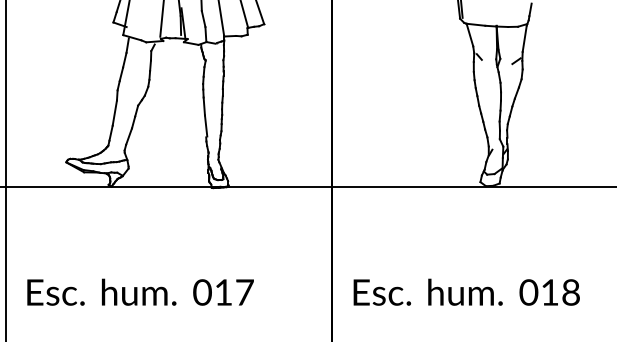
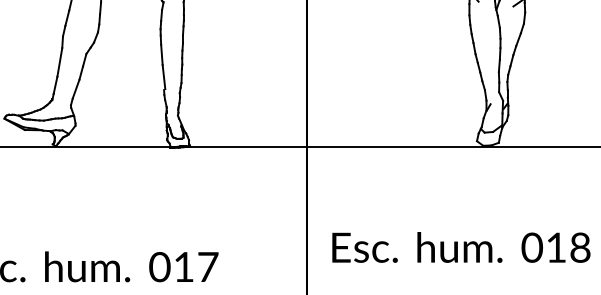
text: (466, 291) -> (461, 246), moved

